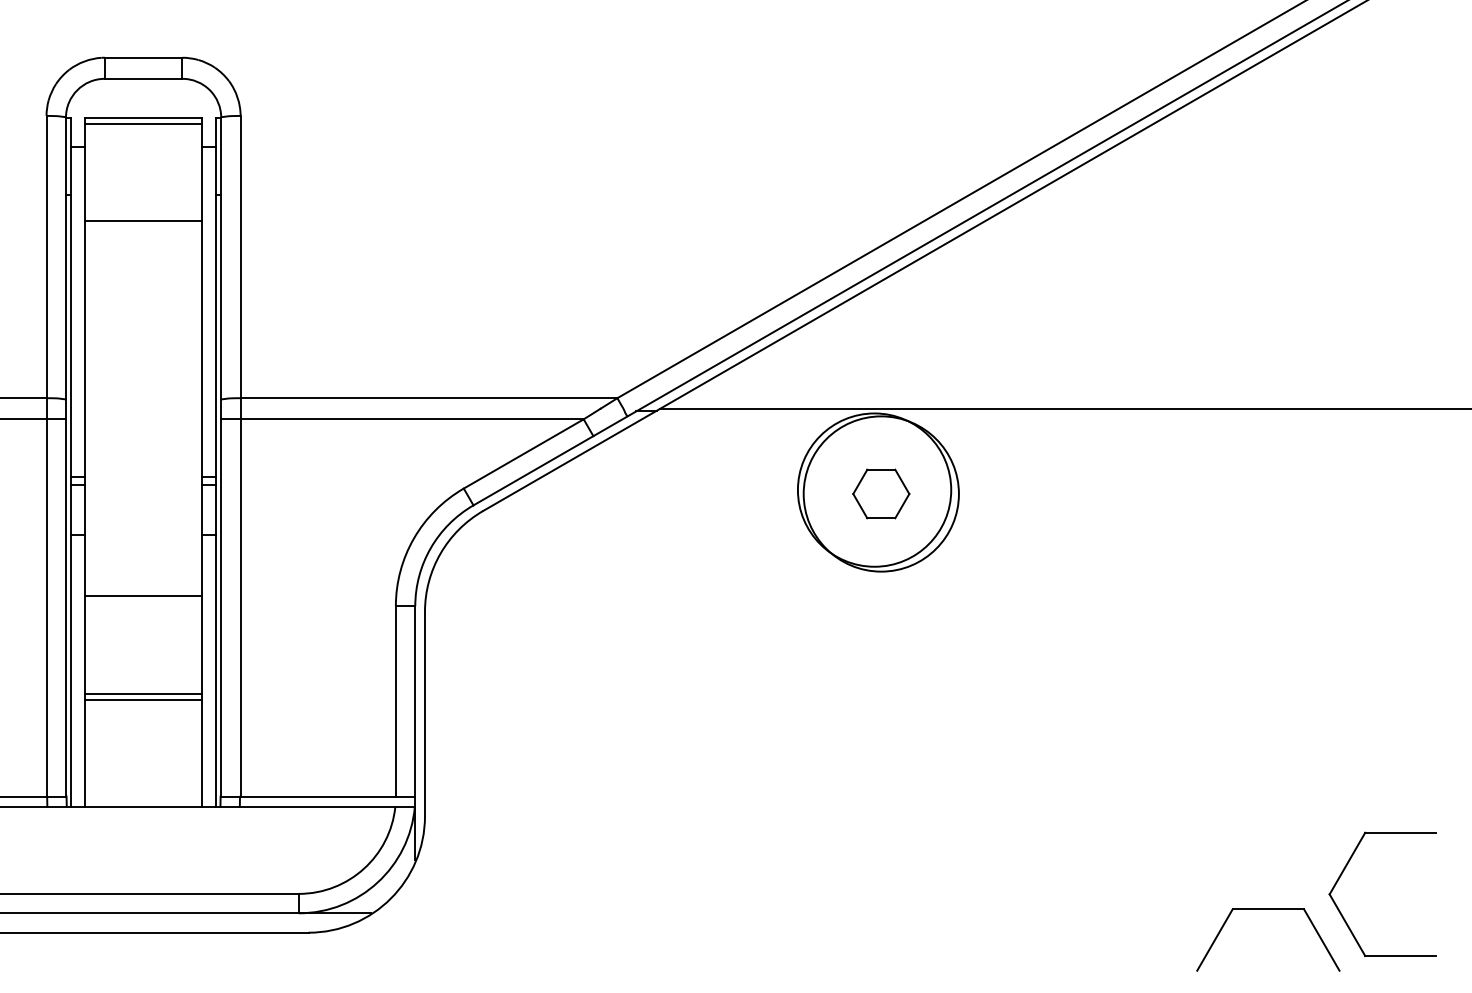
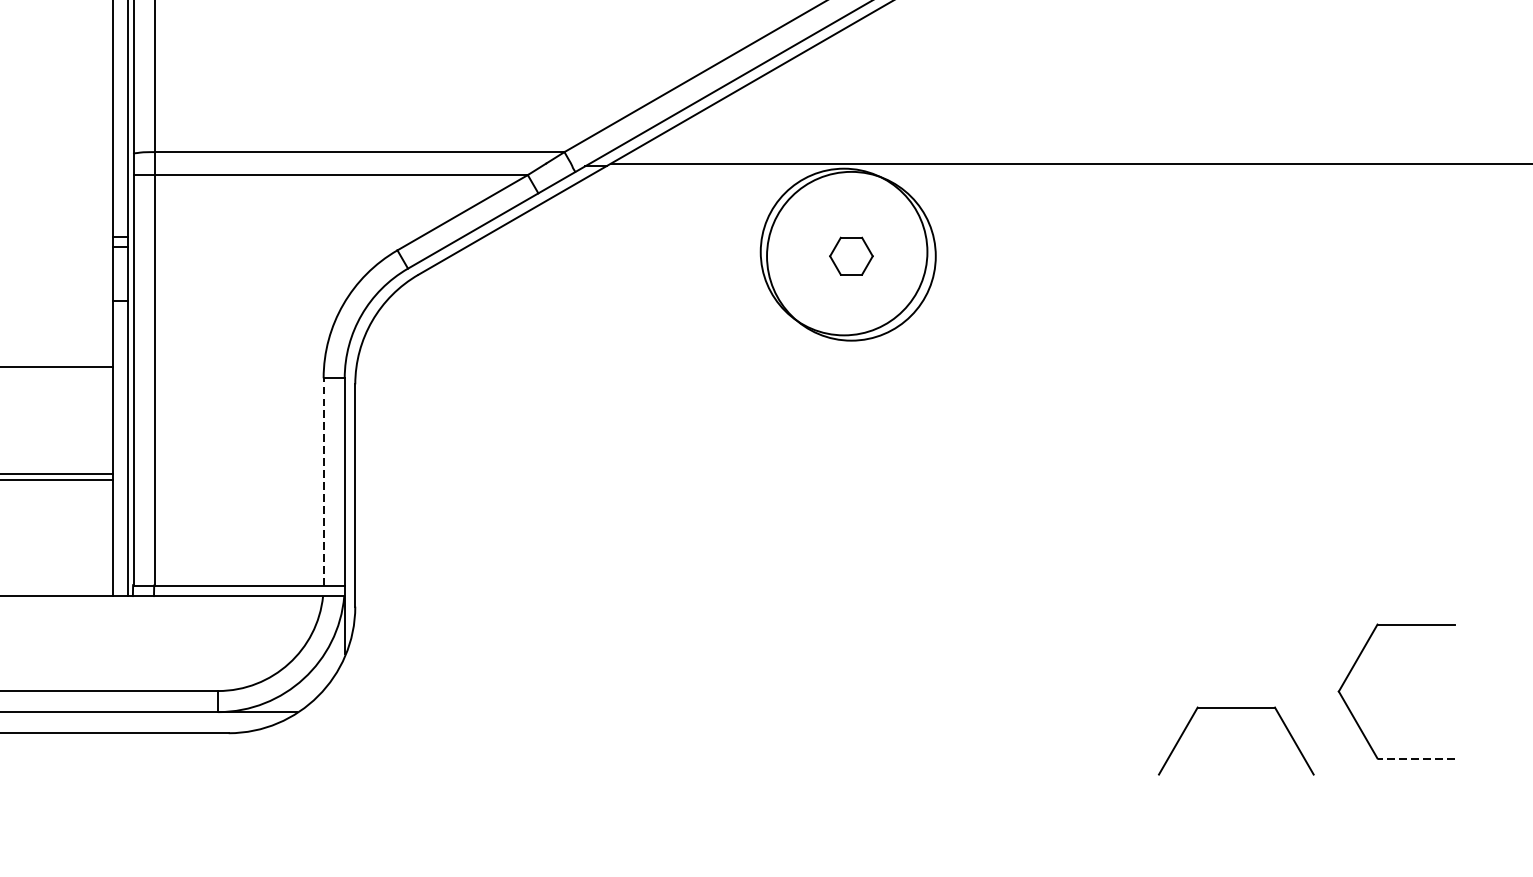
part: (881, 493) -> (851, 255), size x0.7
line: (395, 701) -> (323, 481), solid -> dashed
part: (1268, 909) -> (1236, 707), moved
line: (1400, 955) -> (1415, 758), solid -> dashed

